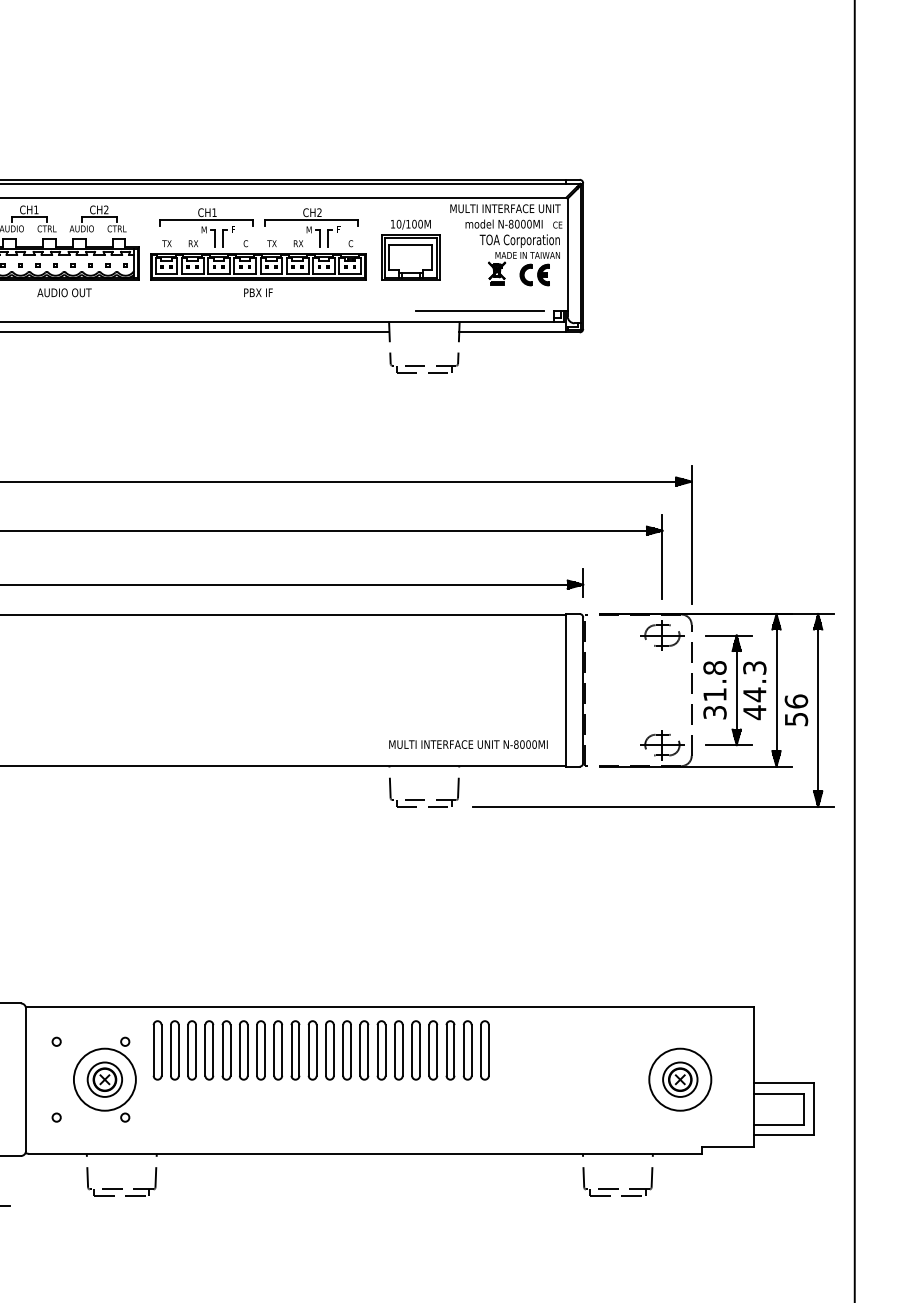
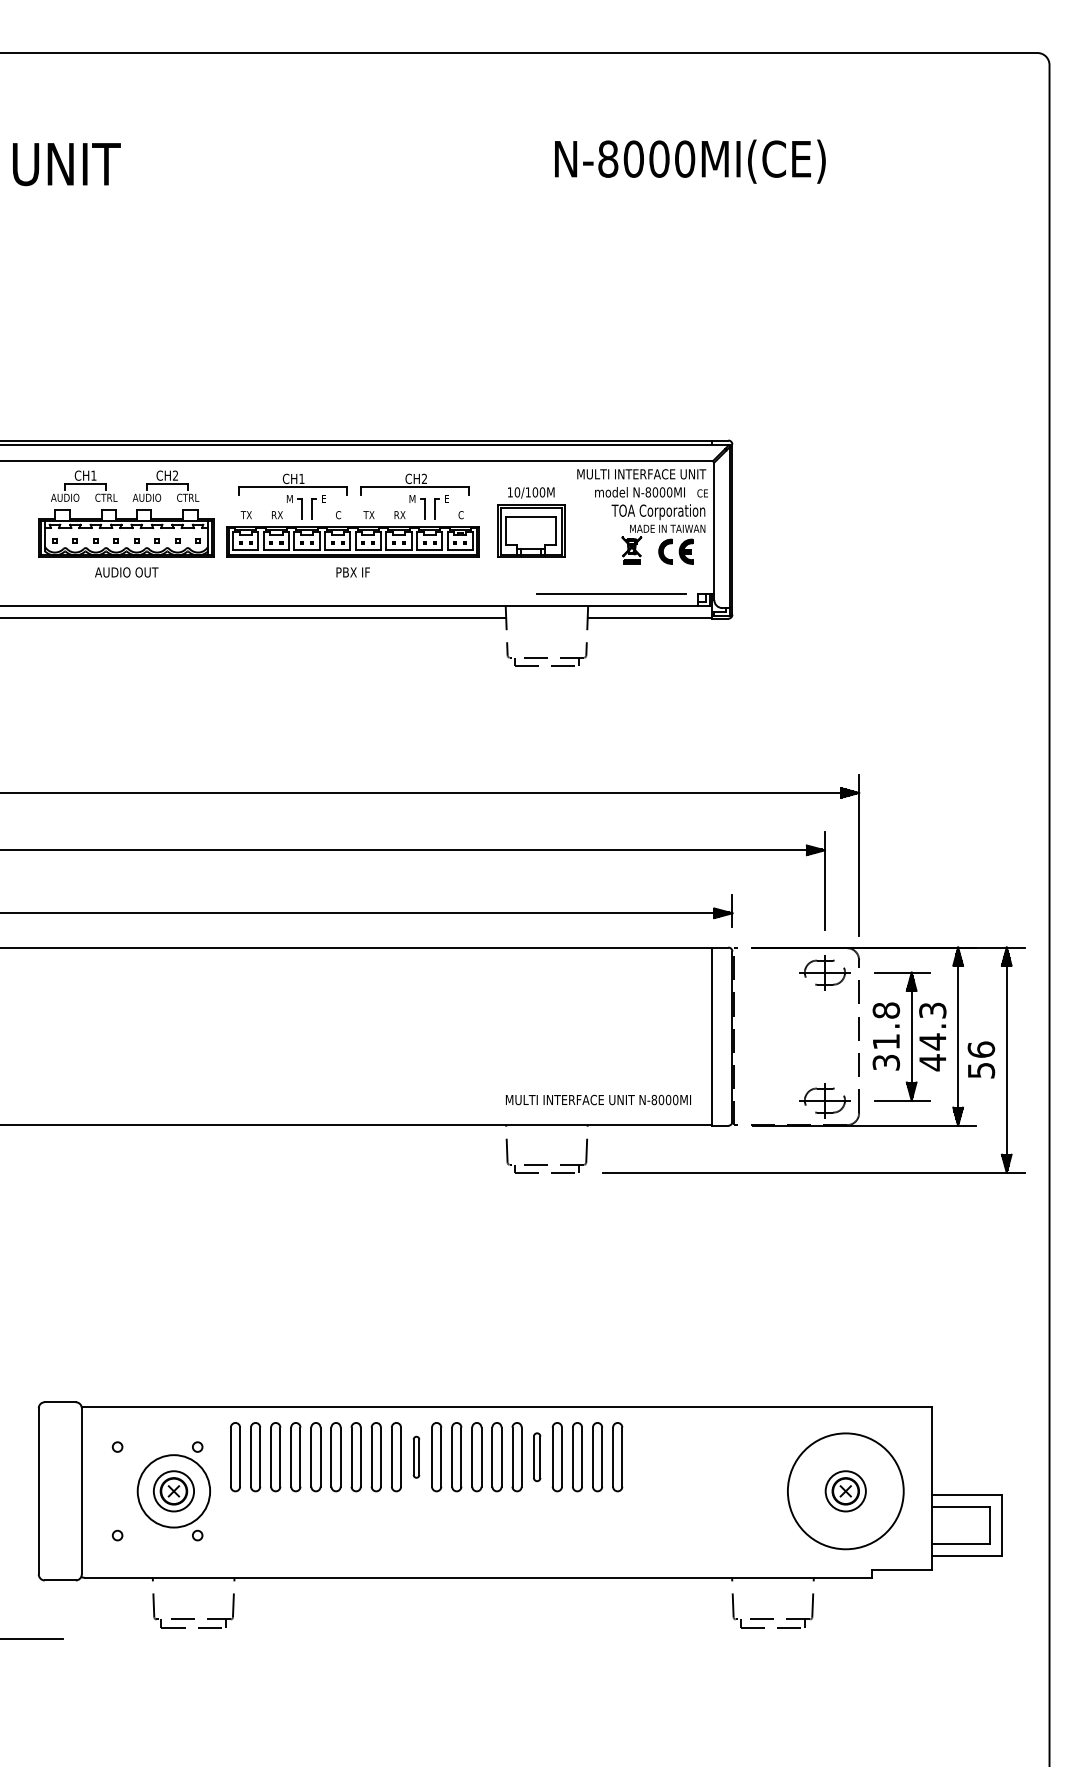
part: (312, 1050) -> (416, 1457), size x0.6
part: (415, 1050) -> (536, 1457), size x0.7
circle: (680, 1079) -> (845, 1491), size x1.6

